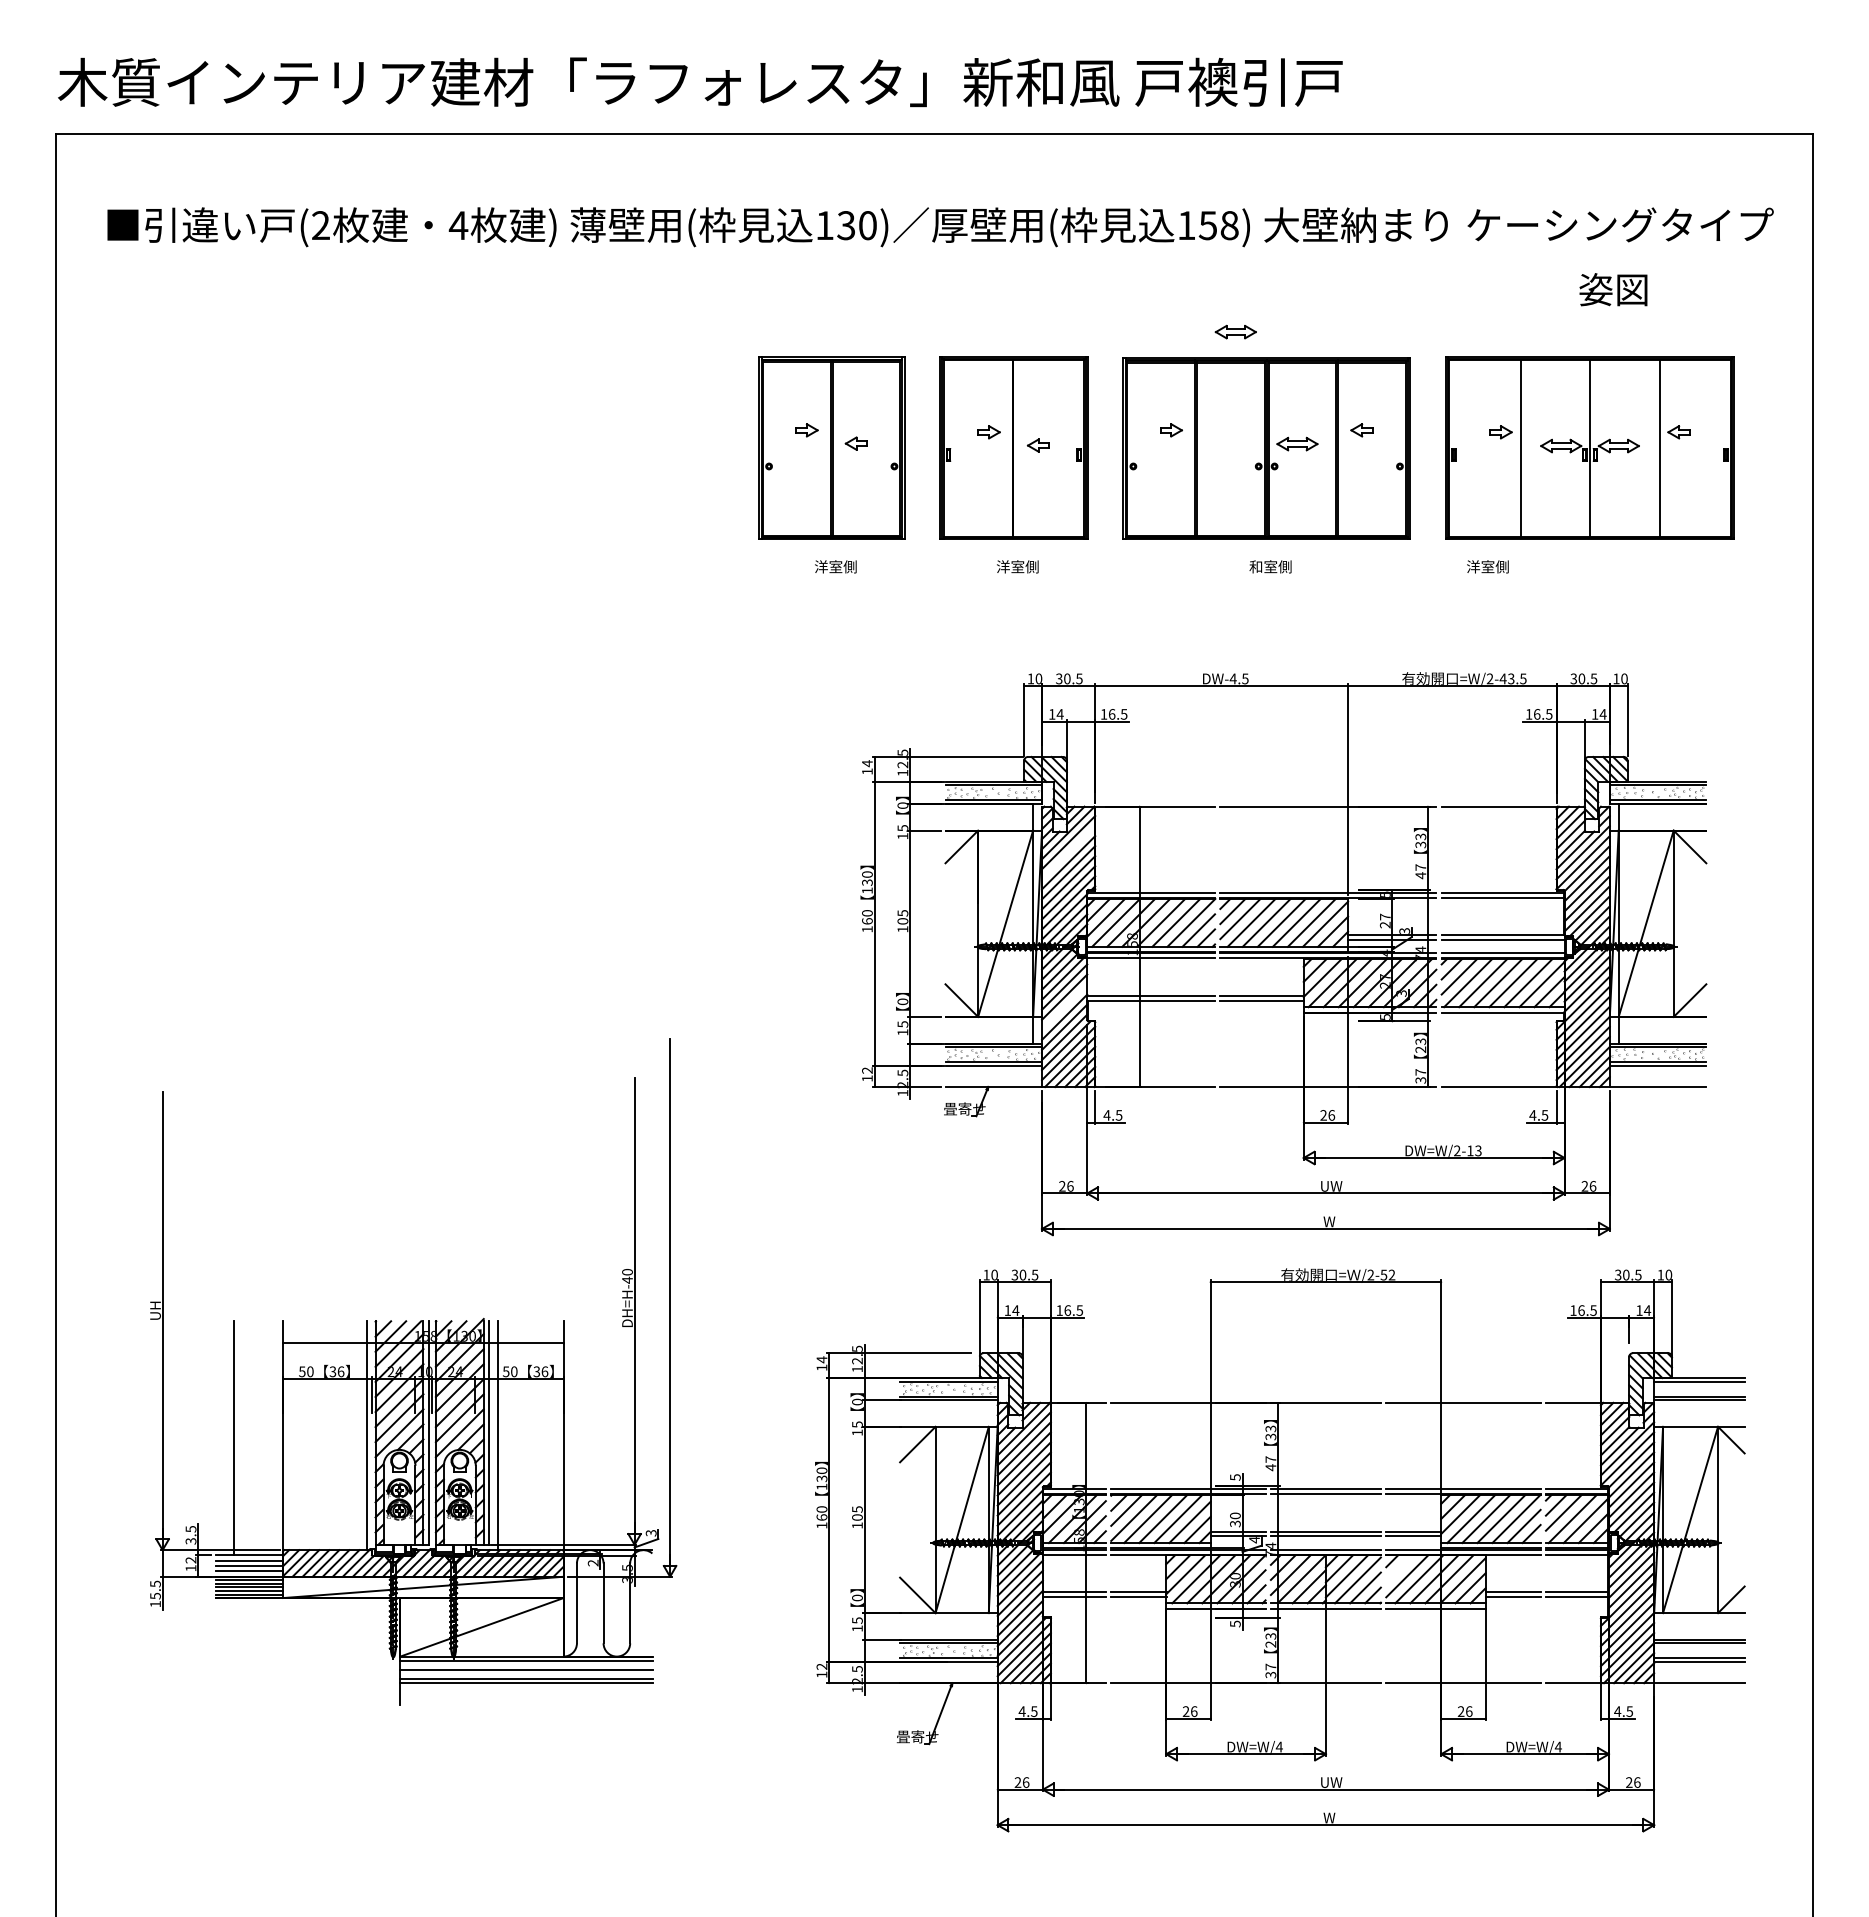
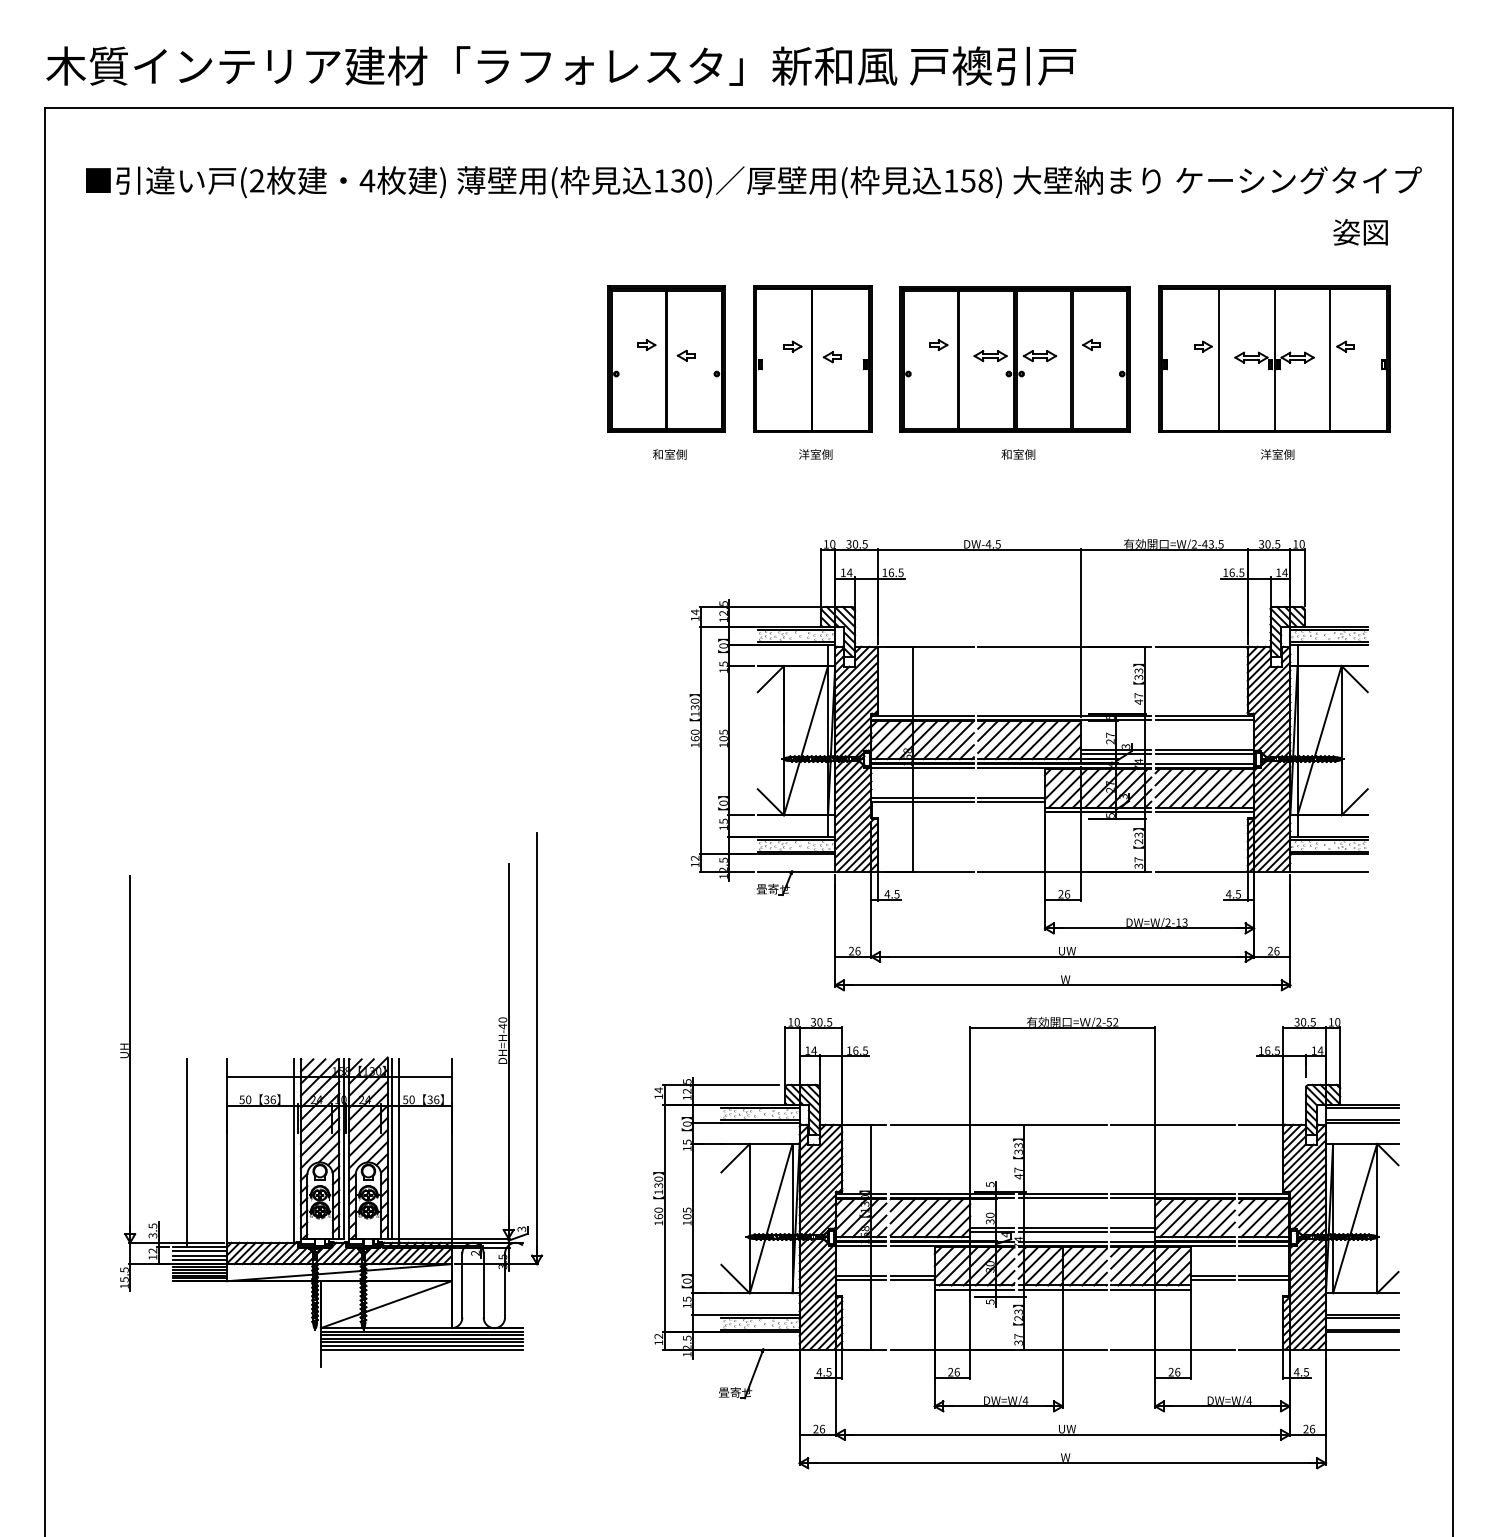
text: (1613, 289) -> (1360, 232), moved
part: (1235, 331) -> (990, 355), moved
text: (820, 566) -> (657, 454), 洋室側 -> 和室側
text: (1487, 566) -> (1277, 454), moved
line: (1068, 852) -> (856, 683), added
line: (1064, 1006) -> (853, 806), added
line: (1399, 1568) -> (1121, 1257), added
line: (526, 1665) -> (421, 1335), added
line: (526, 1674) -> (421, 1342), added

